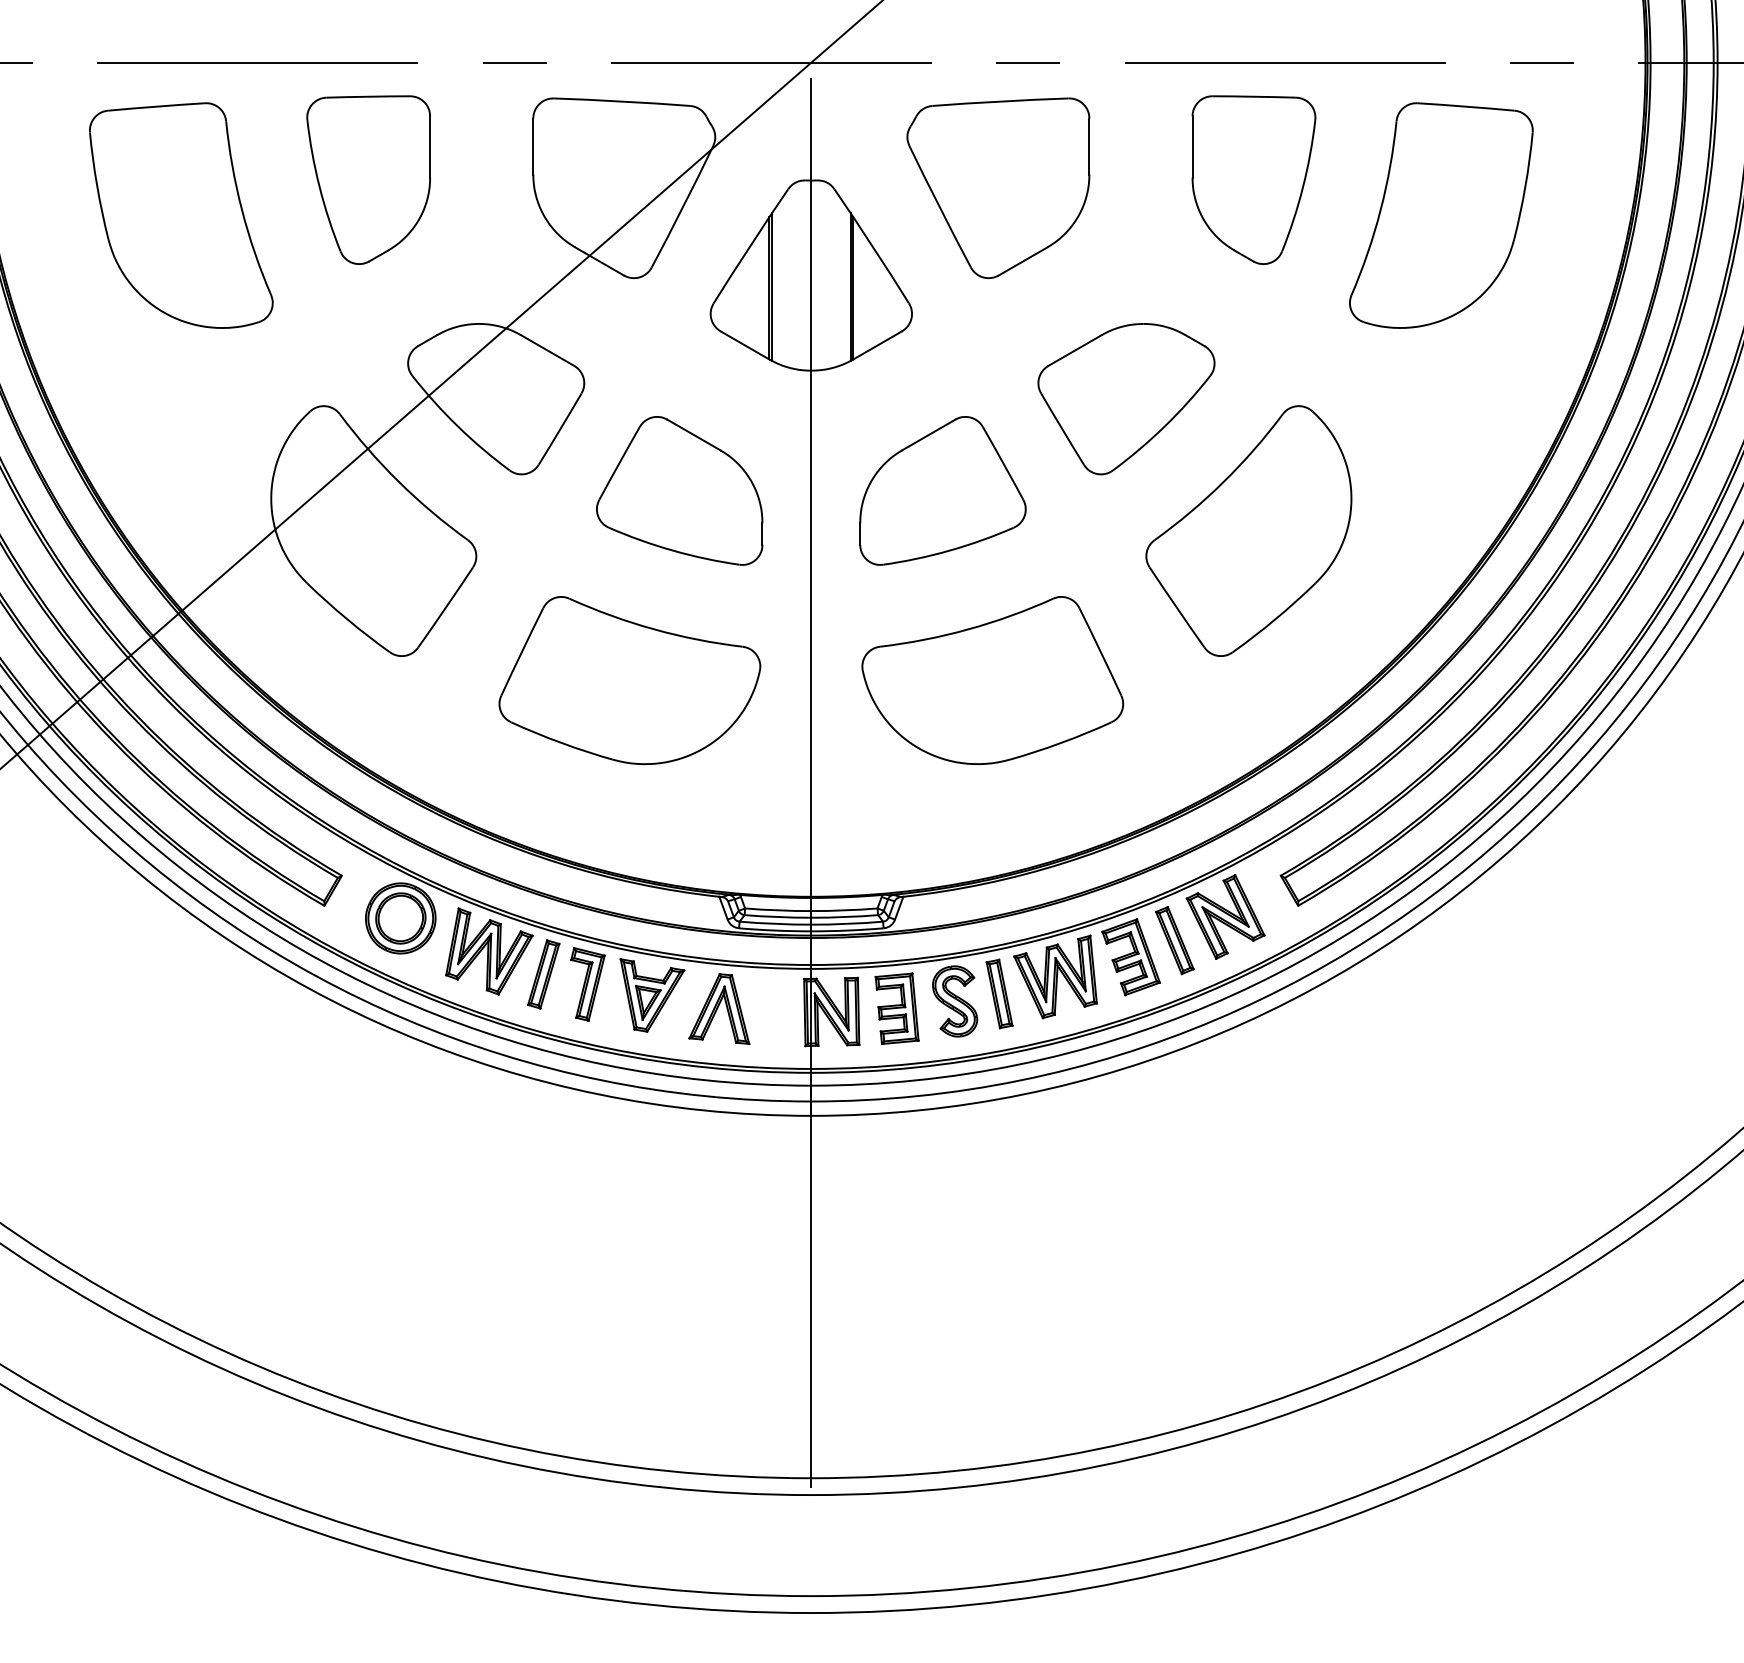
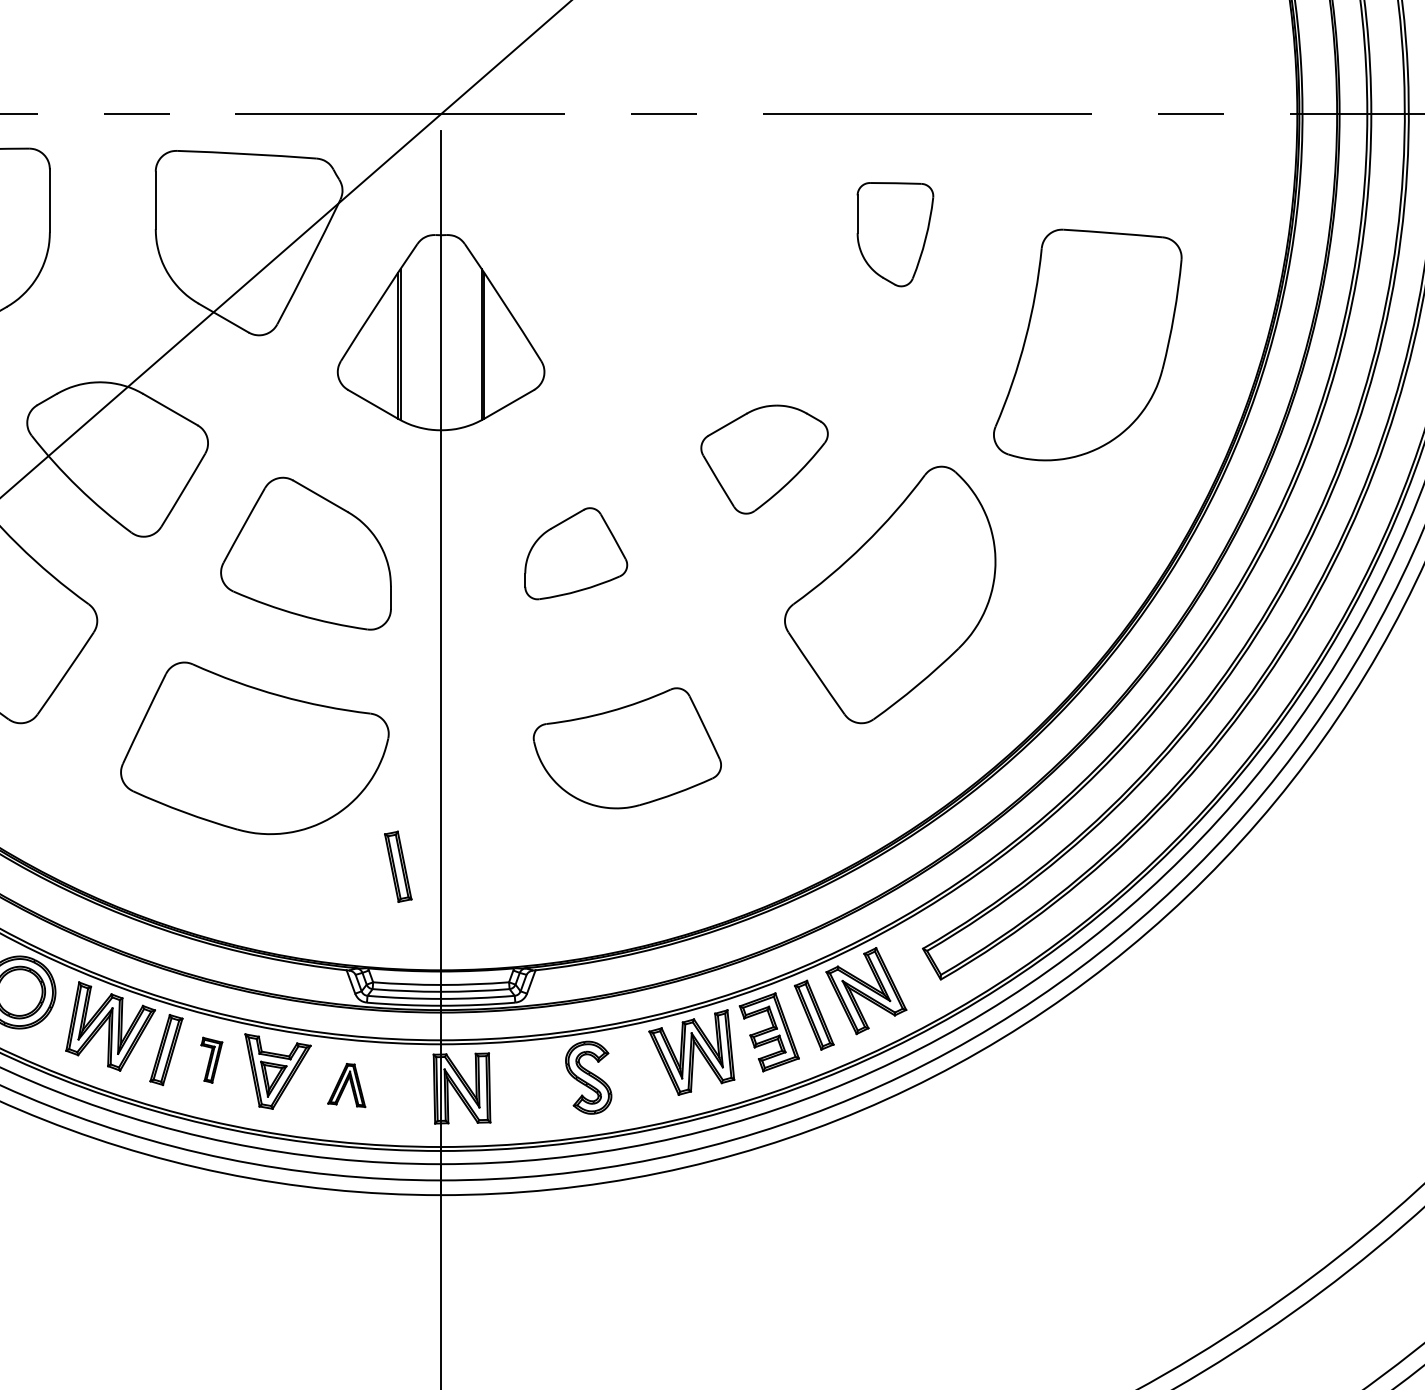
part: (1253, 179) -> (894, 234), size x0.6
part: (998, 188) -> (633, 243), removed
part: (1441, 215) -> (1087, 344), moved
part: (1126, 399) -> (764, 459), size x0.7
part: (942, 490) -> (575, 553), size x0.6
part: (992, 680) -> (627, 748), size x0.7
part: (587, 984) -> (211, 1060), size x0.6
part: (999, 993) -> (398, 866), moved
part: (719, 1008) -> (346, 1084), size x0.6
part: (896, 1008) -> (528, 1084), removed

